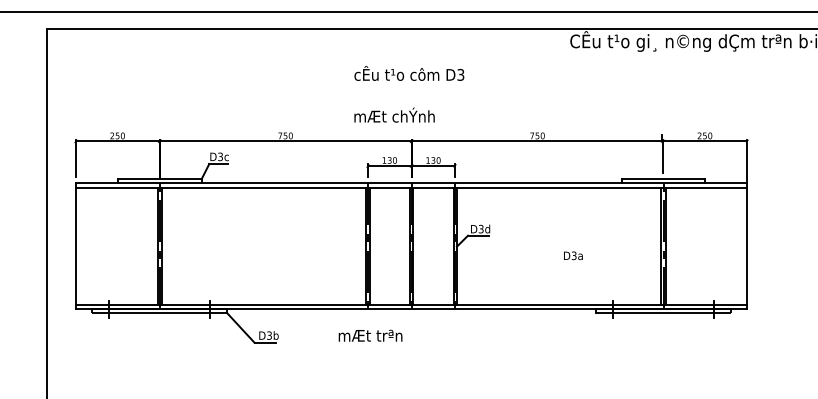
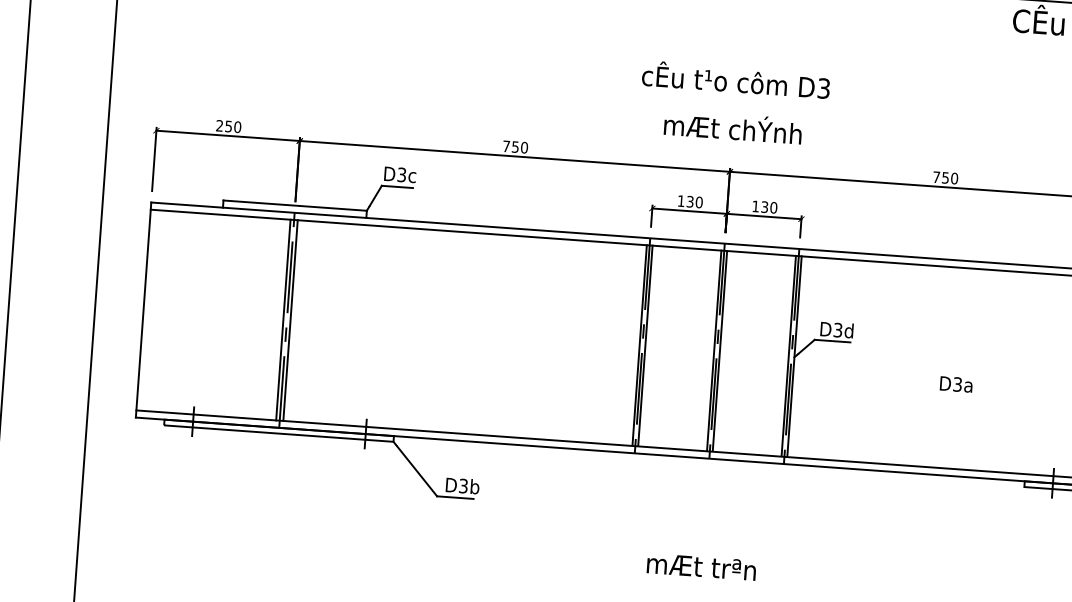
text: (409, 72) -> (736, 78), moved
text: (394, 114) -> (733, 125), moved
text: (573, 255) -> (956, 383), moved
text: (370, 335) -> (701, 566), moved

